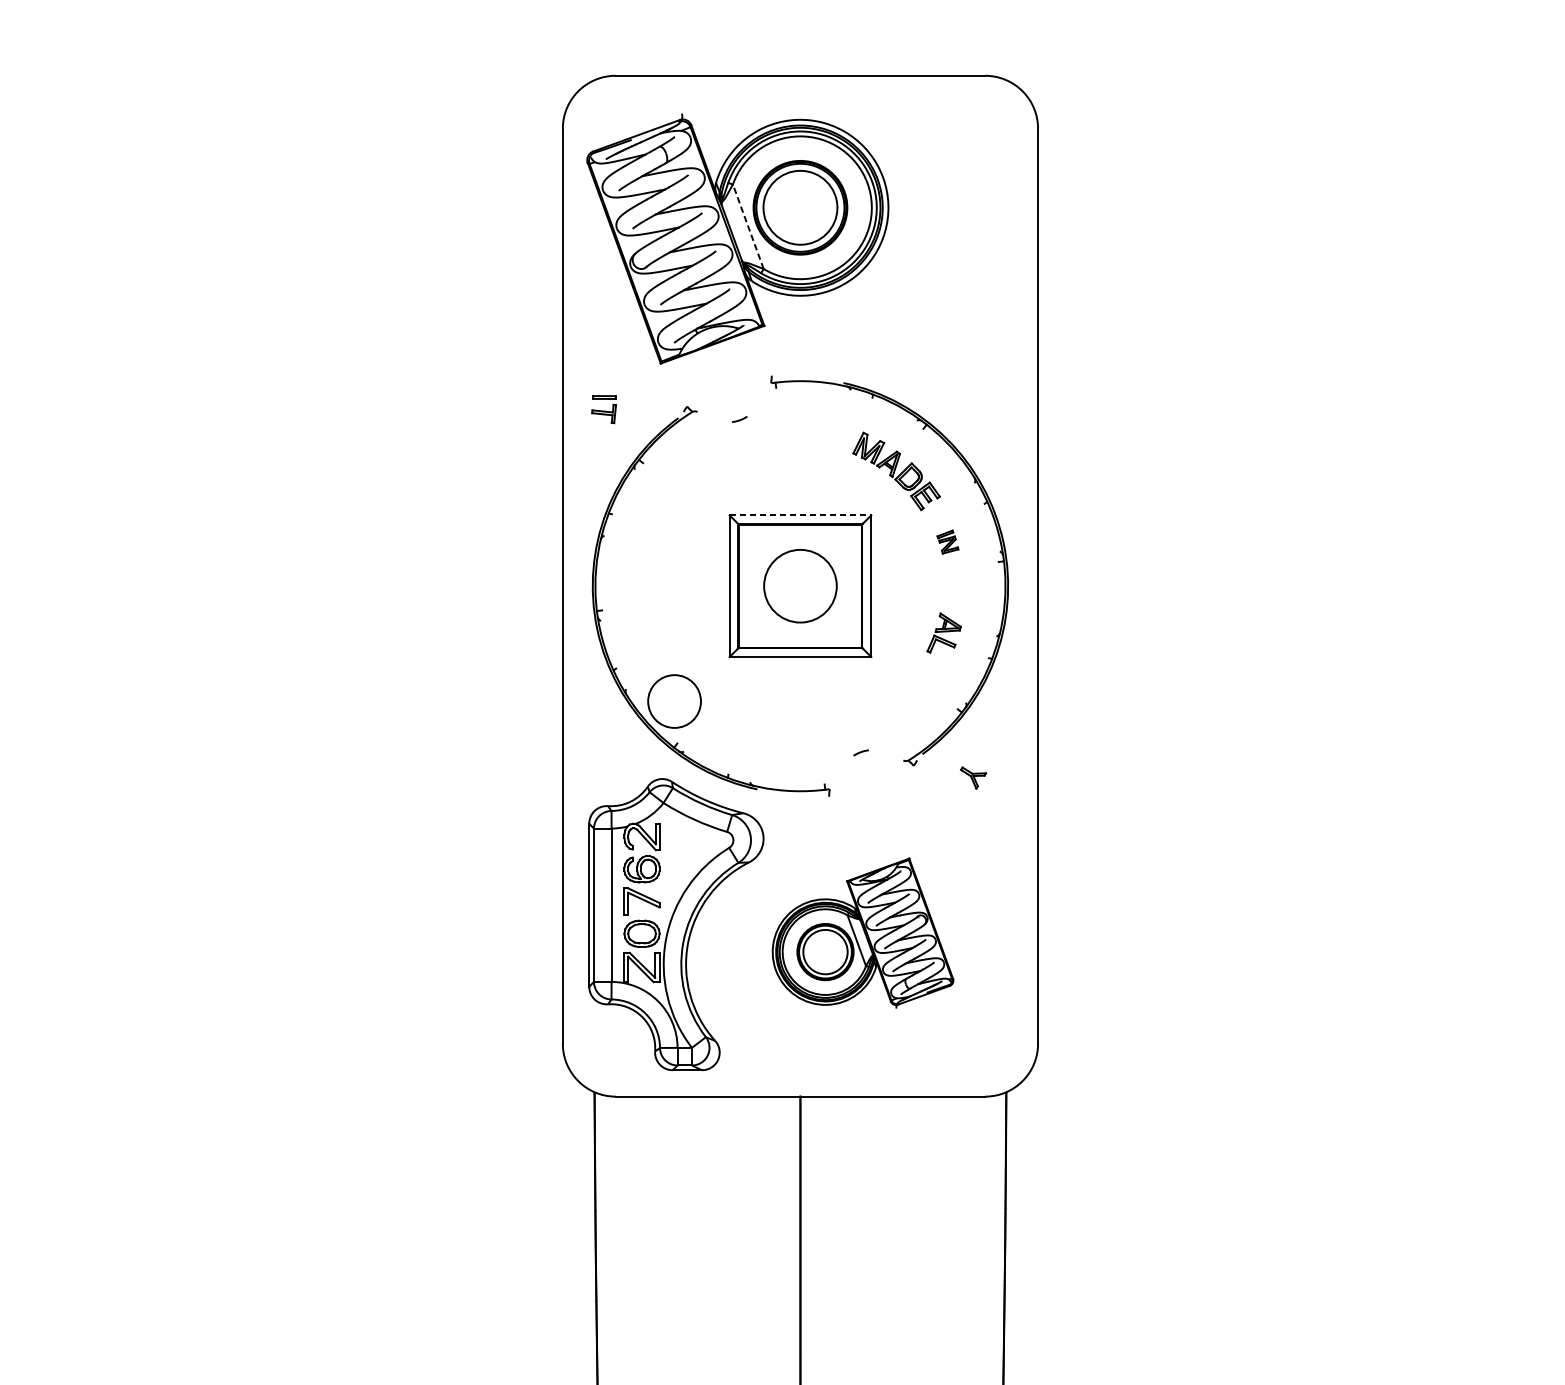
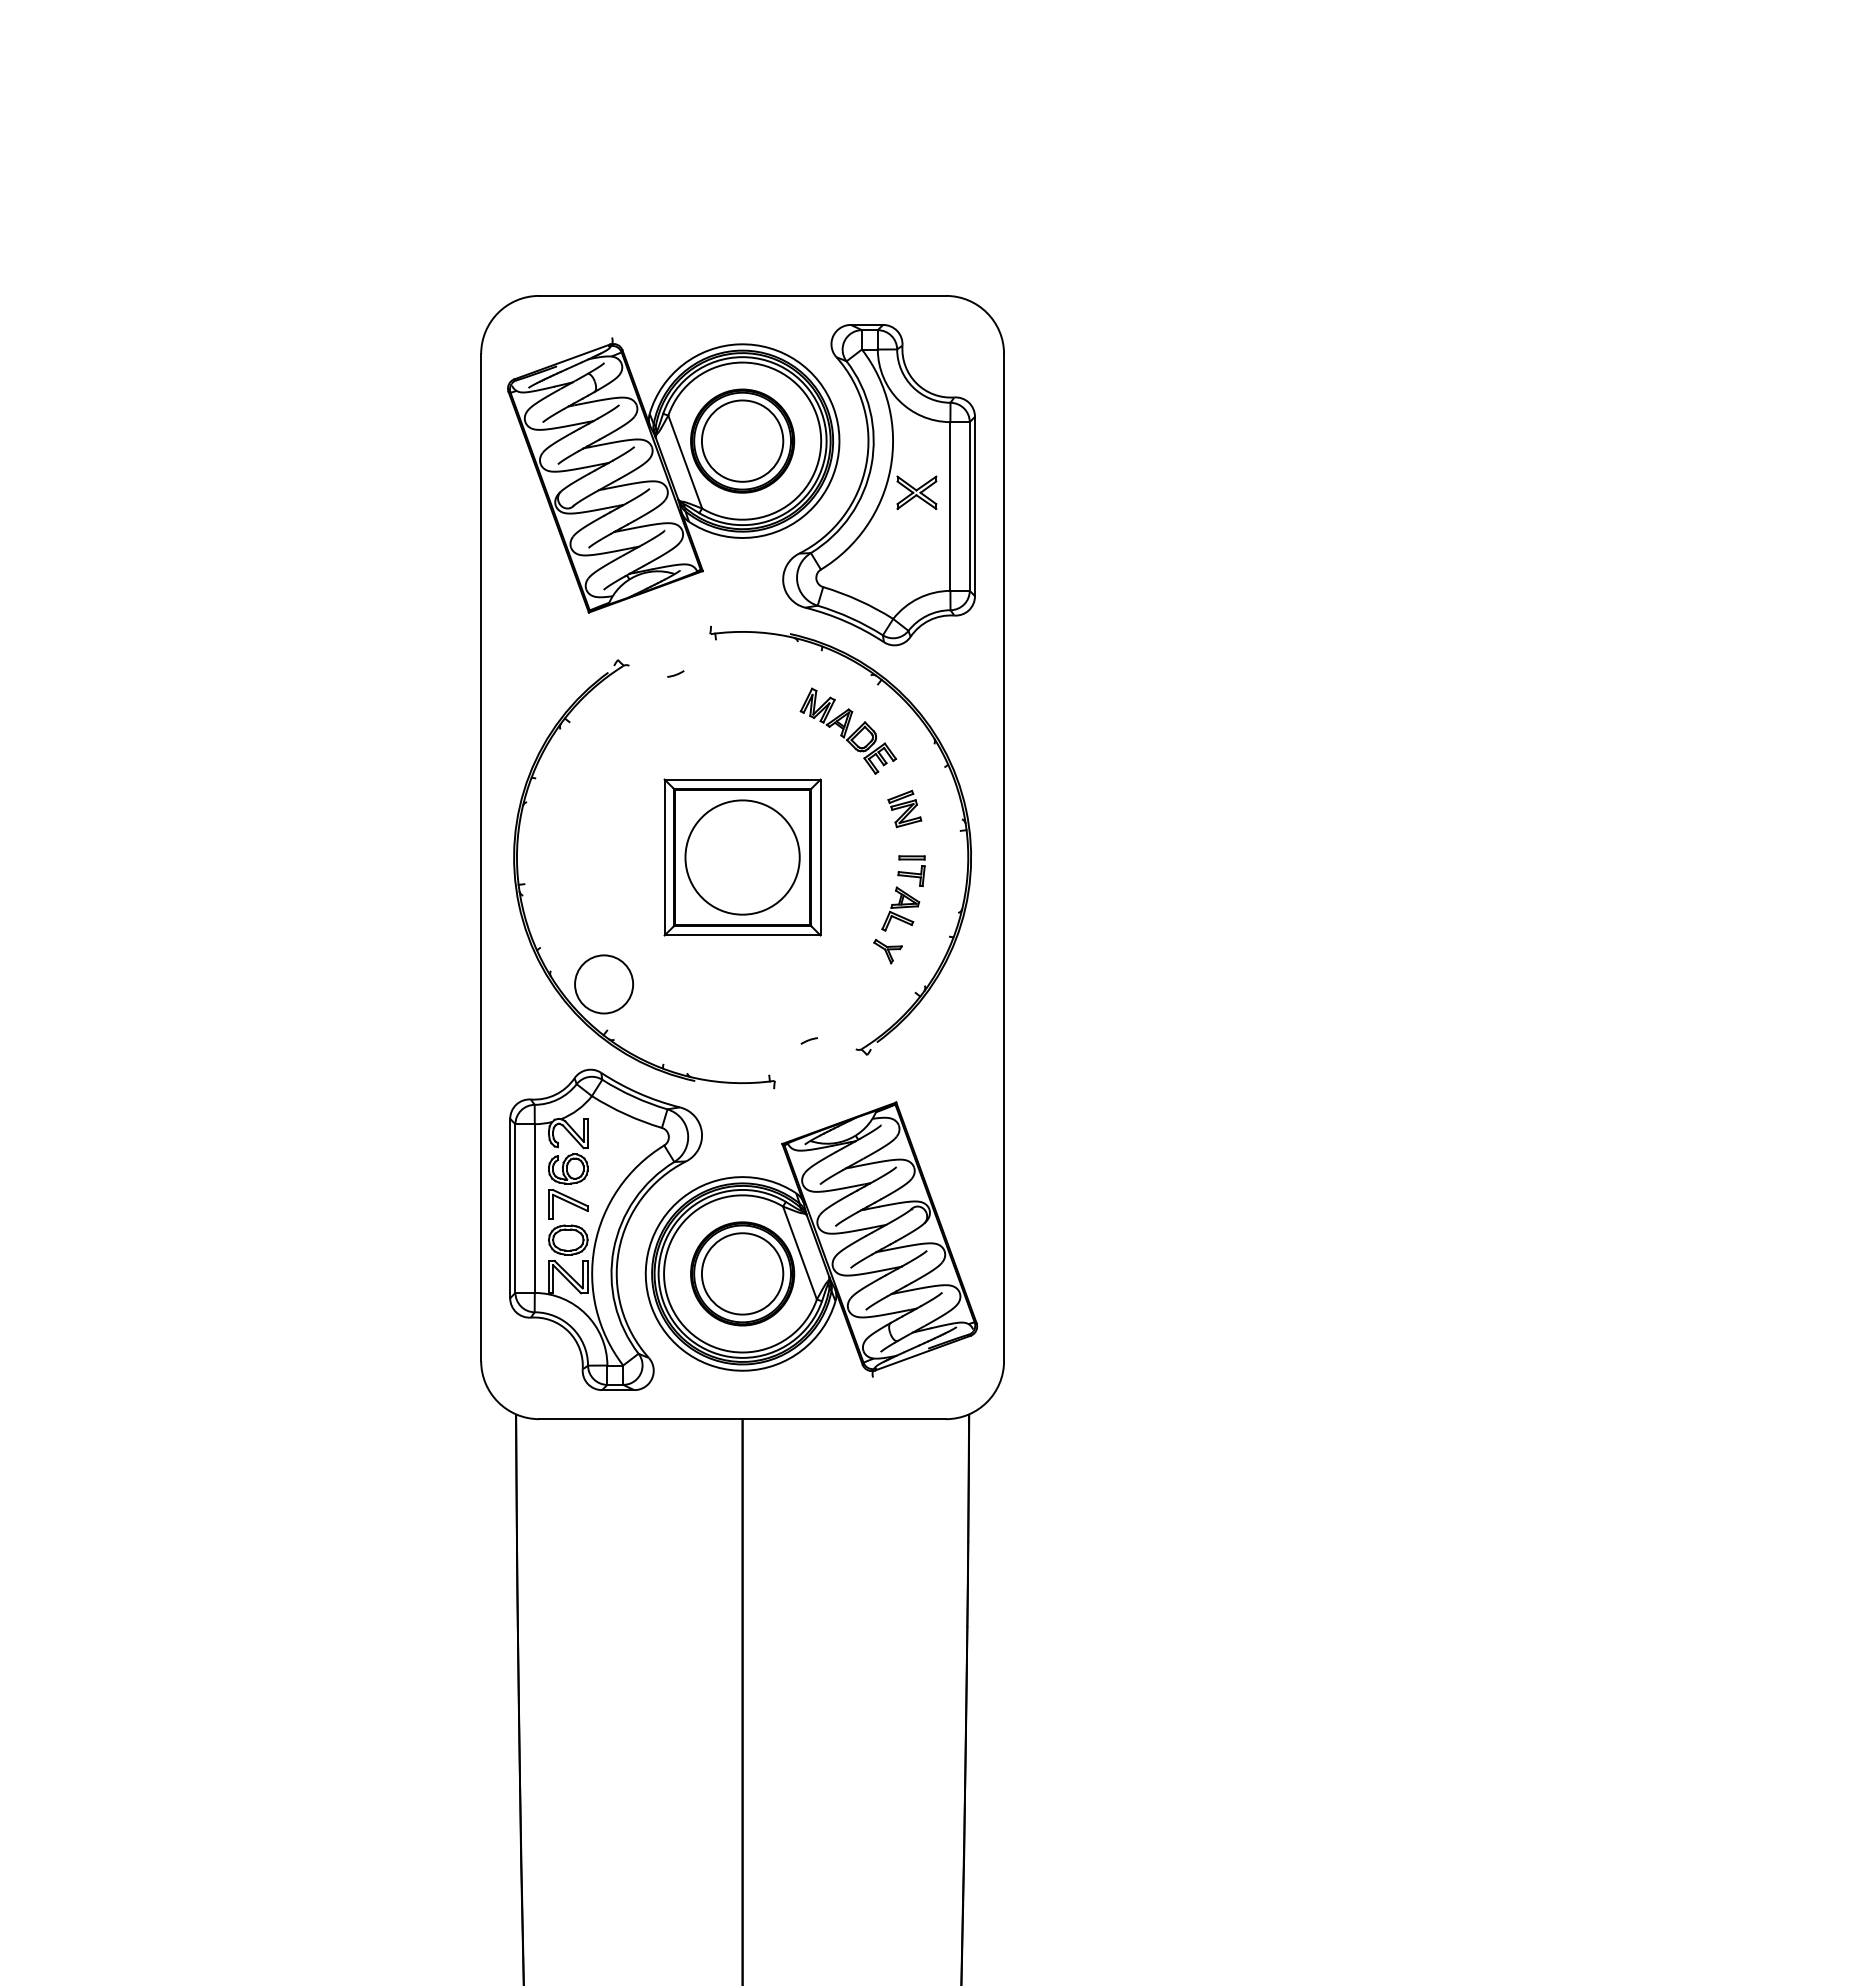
line: (748, 226) -> (685, 461), dashed -> solid
part: (923, 248) -> (878, 485), added
part: (604, 409) -> (911, 871), moved
line: (800, 515) -> (742, 779), dashed -> solid
part: (947, 541) -> (904, 808), size x1.43
circle: (800, 586) -> (742, 857), size x1.43
part: (973, 777) -> (887, 951), moved
part: (863, 933) -> (811, 1239), size x1.67

